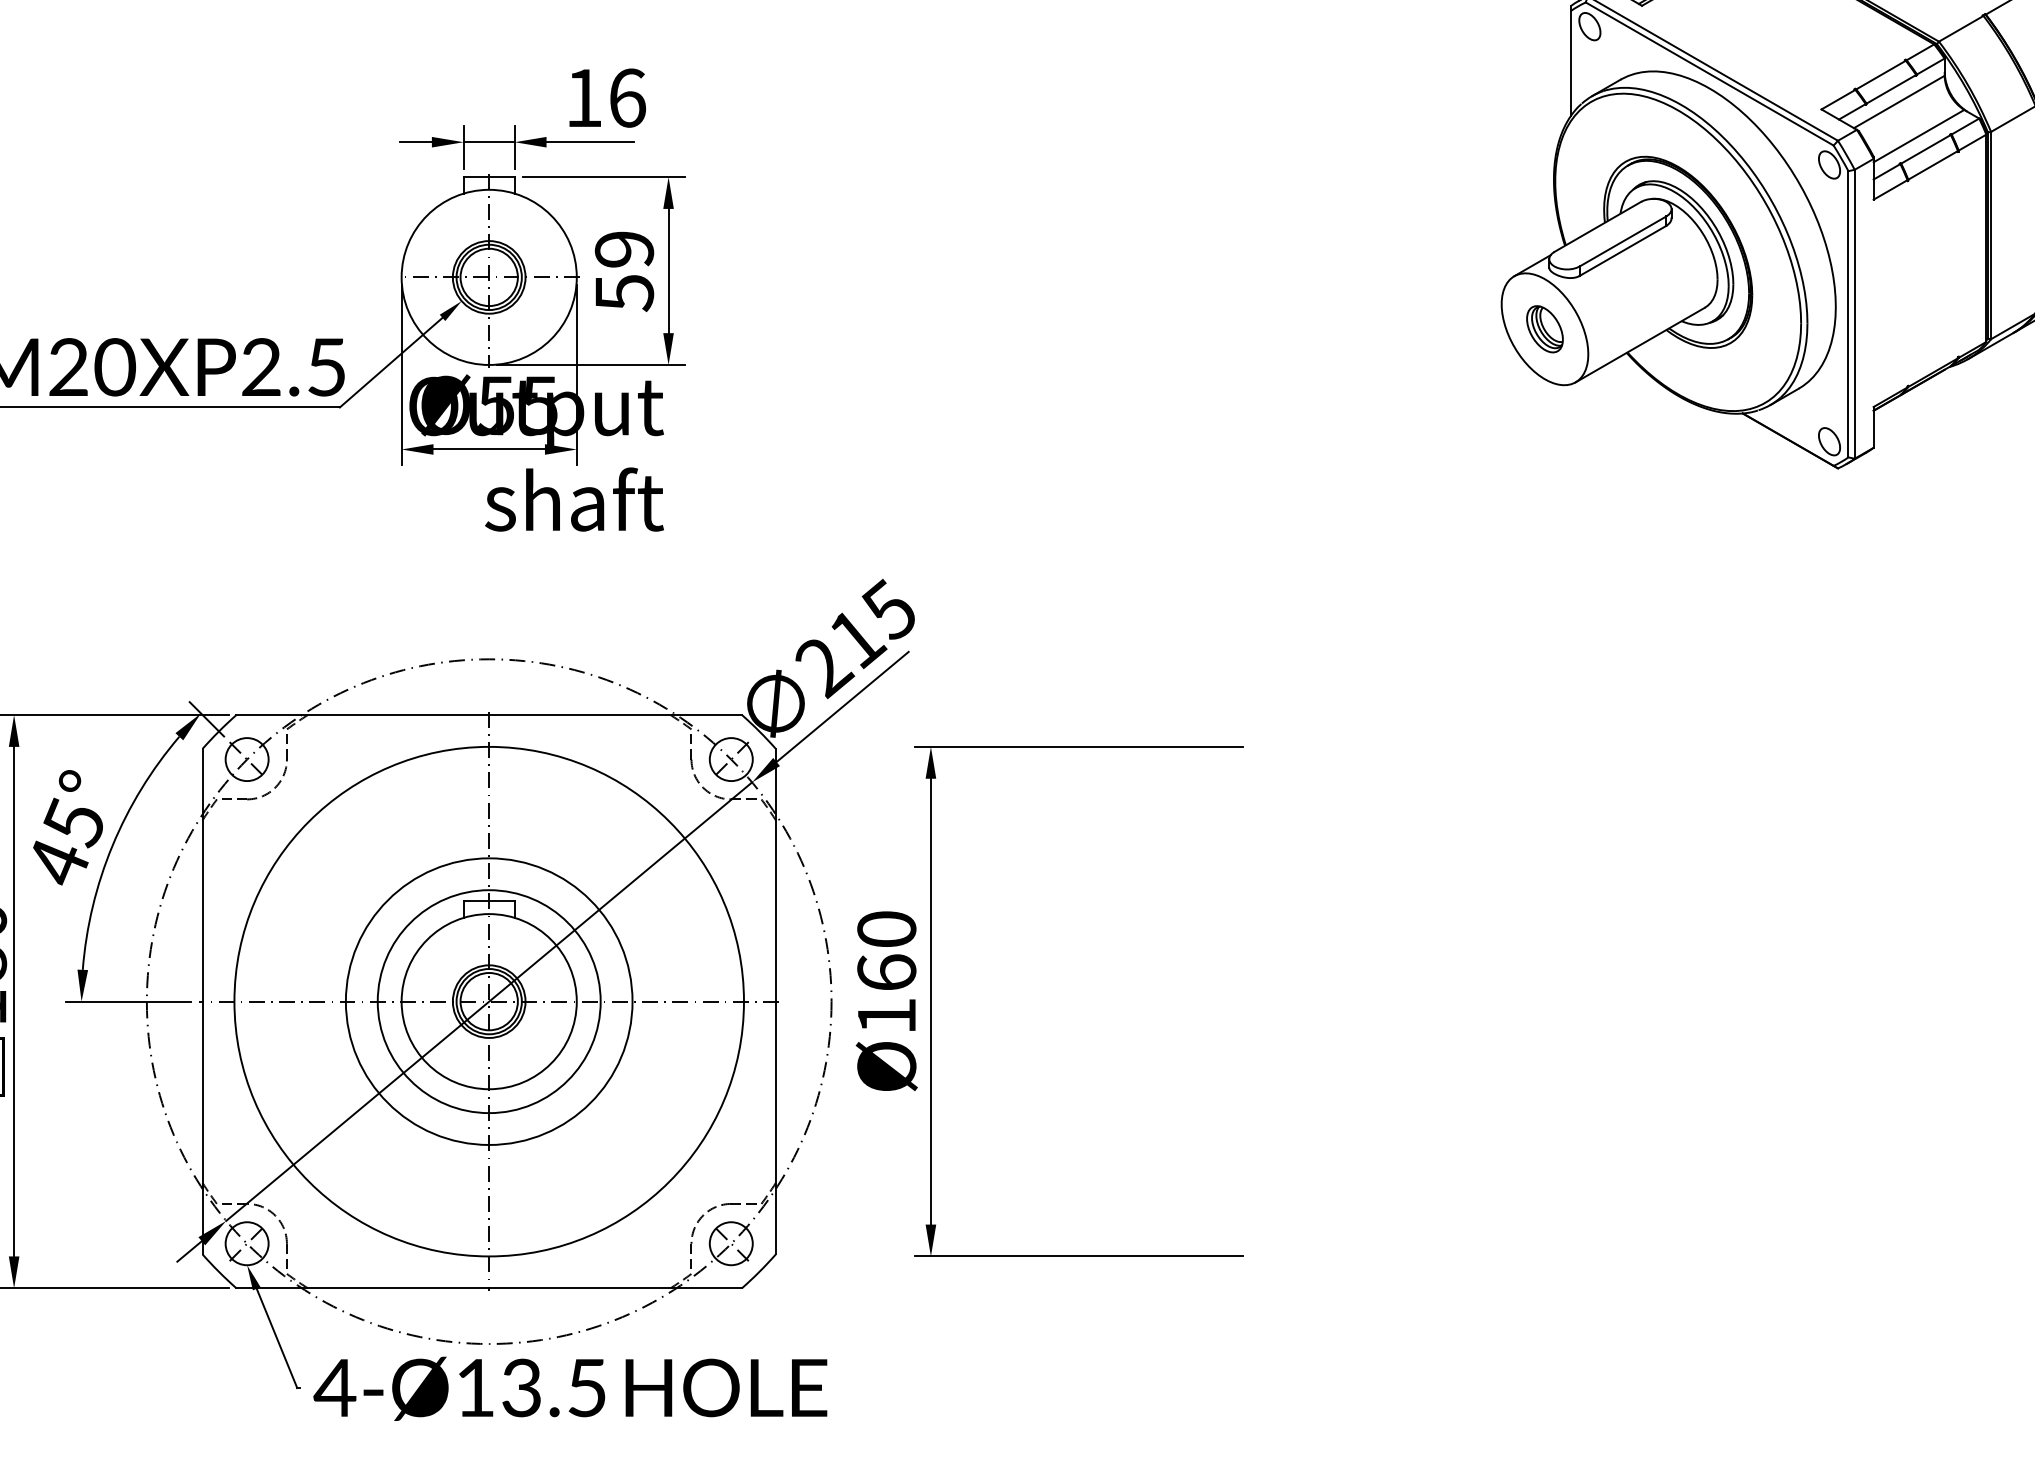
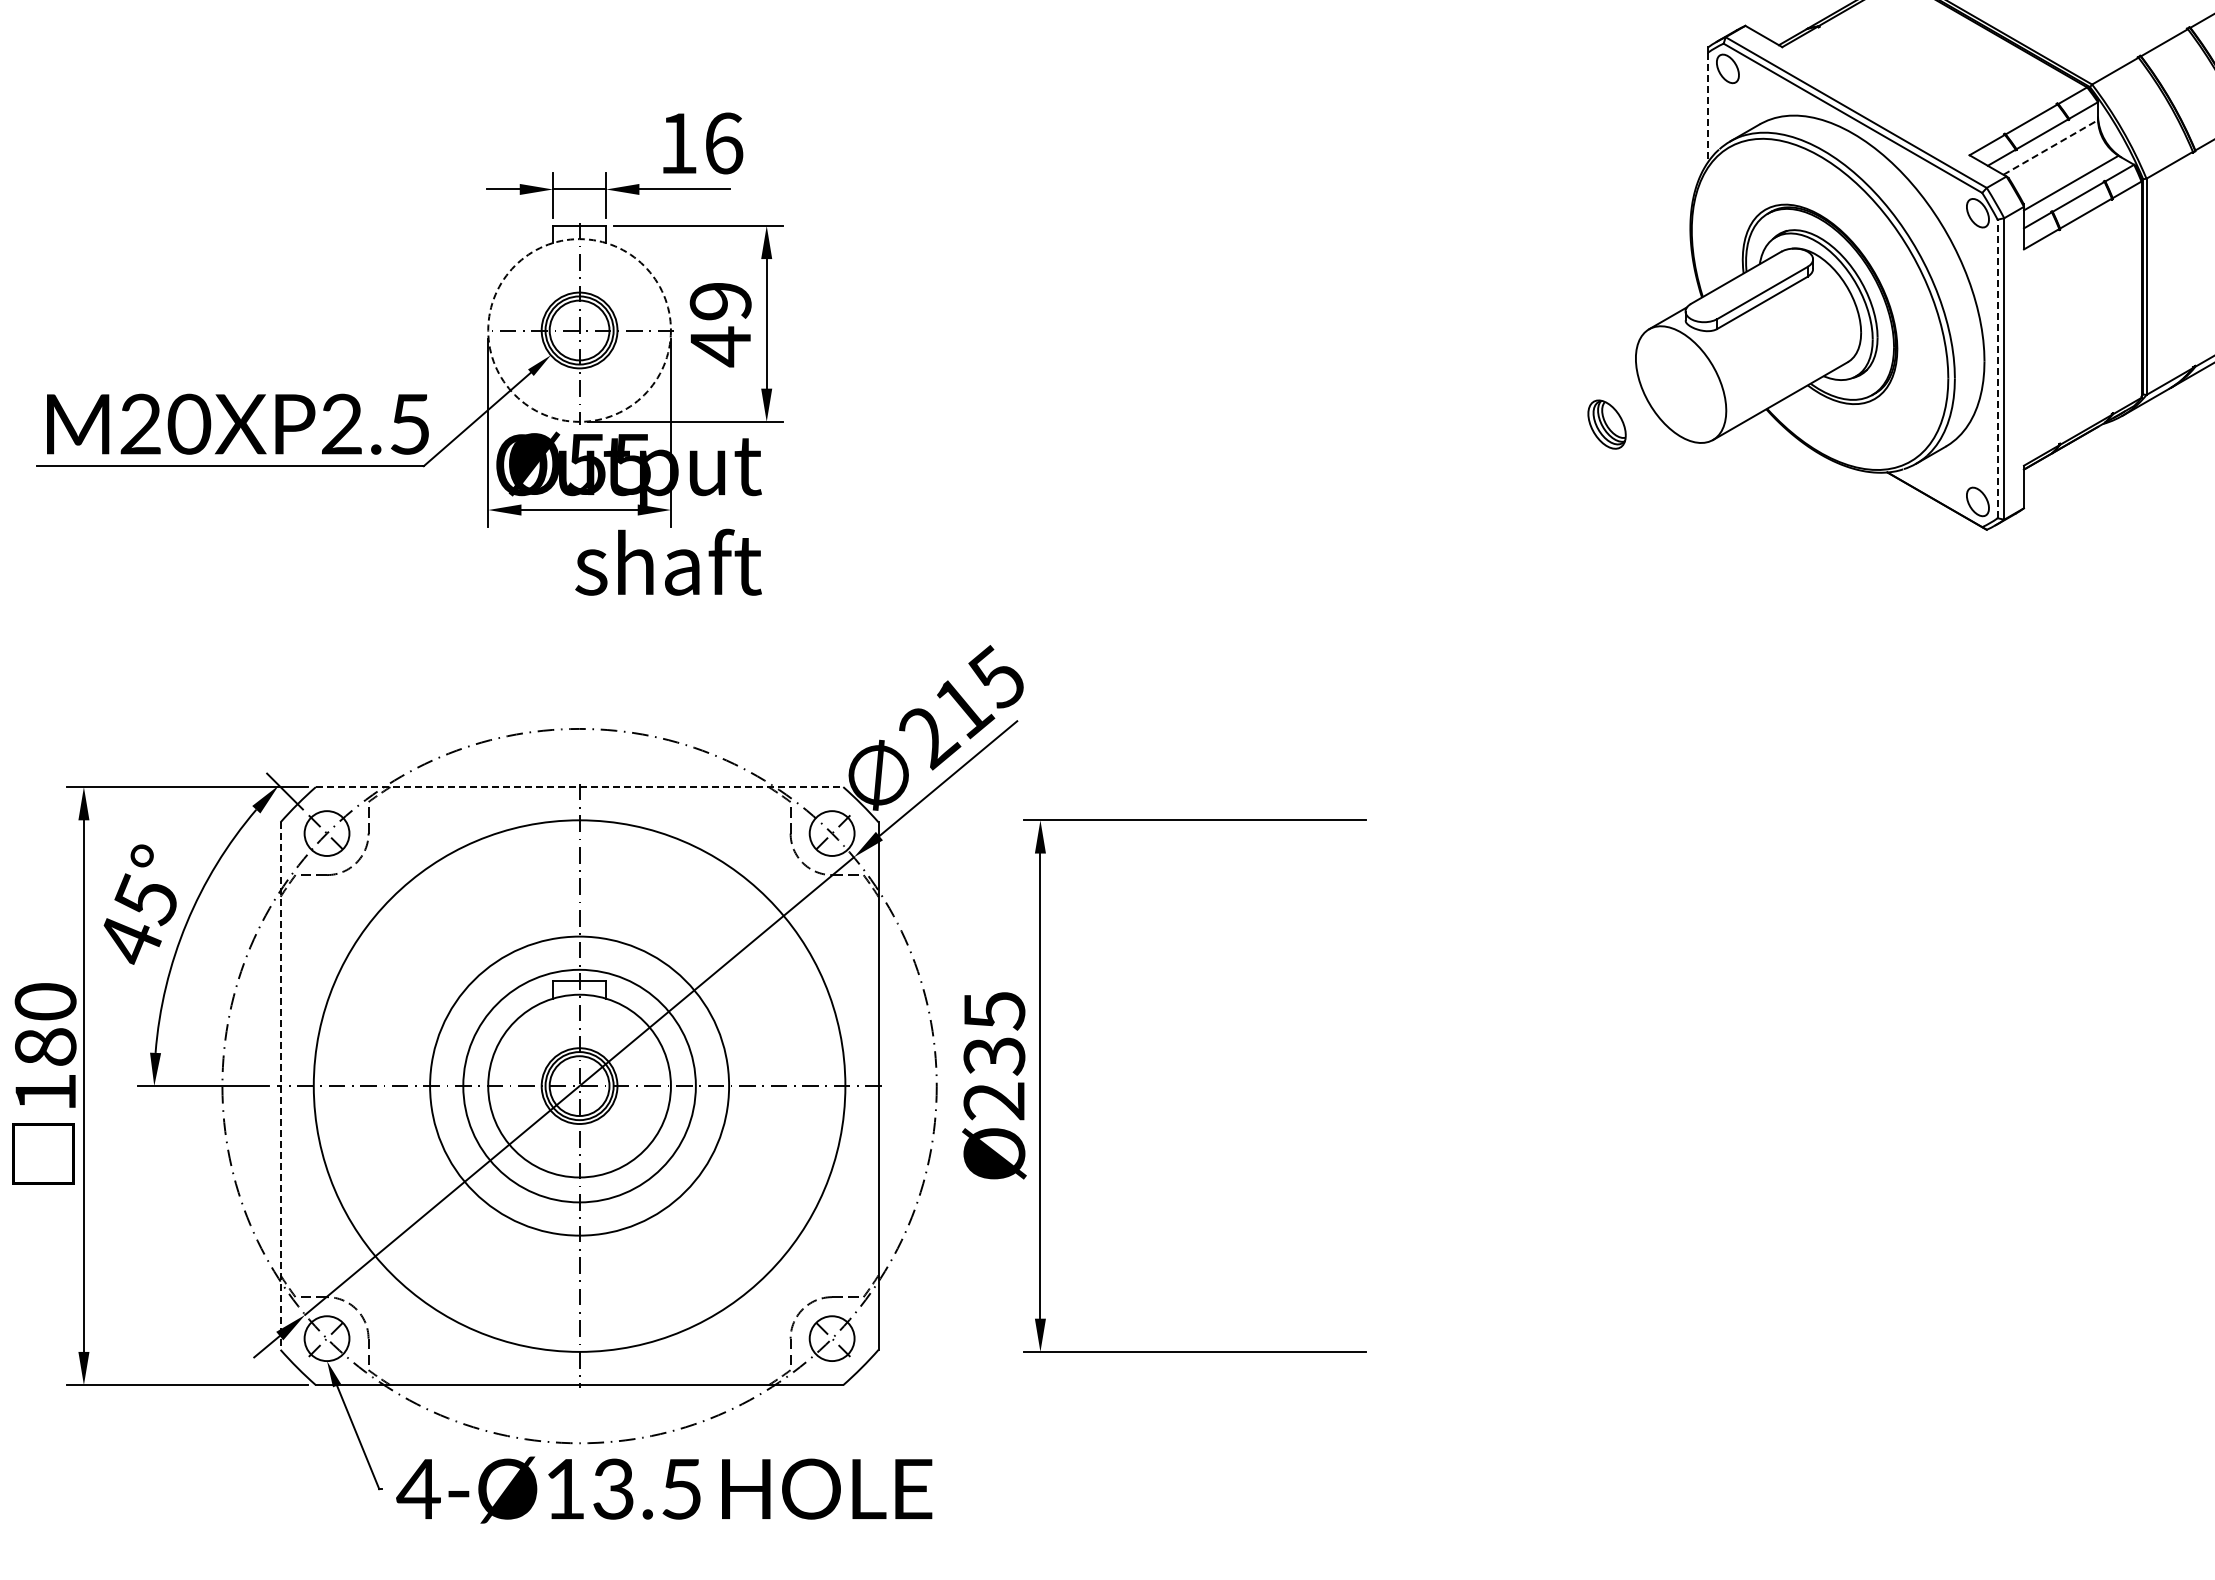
line: (1571, 63) -> (1708, 107), solid -> dashed
line: (1899, 101) -> (2050, 147), solid -> dashed
circle: (489, 277) -> (579, 330), solid -> dashed
text: (624, 292) -> (720, 346), 59 -> 49
line: (1848, 313) -> (1997, 368), solid -> dashed
part: (1544, 329) -> (1606, 424), moved
line: (489, 715) -> (579, 787), solid -> dashed
text: (886, 973) -> (994, 1056), Ø160 -> Ø235
line: (202, 1002) -> (280, 1086), solid -> dashed

